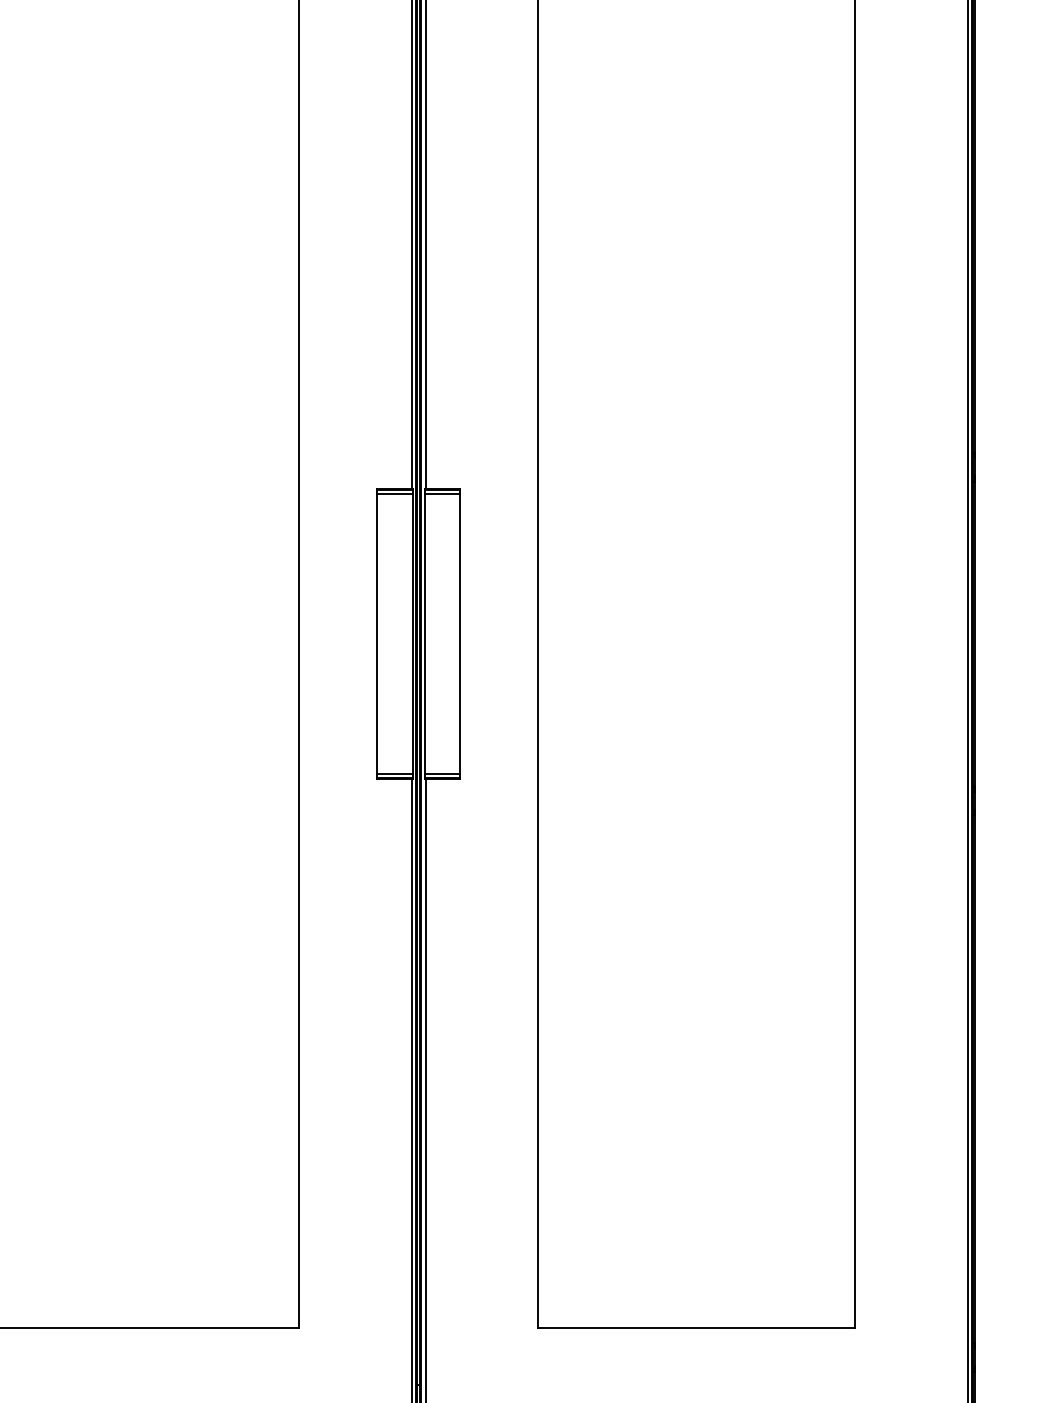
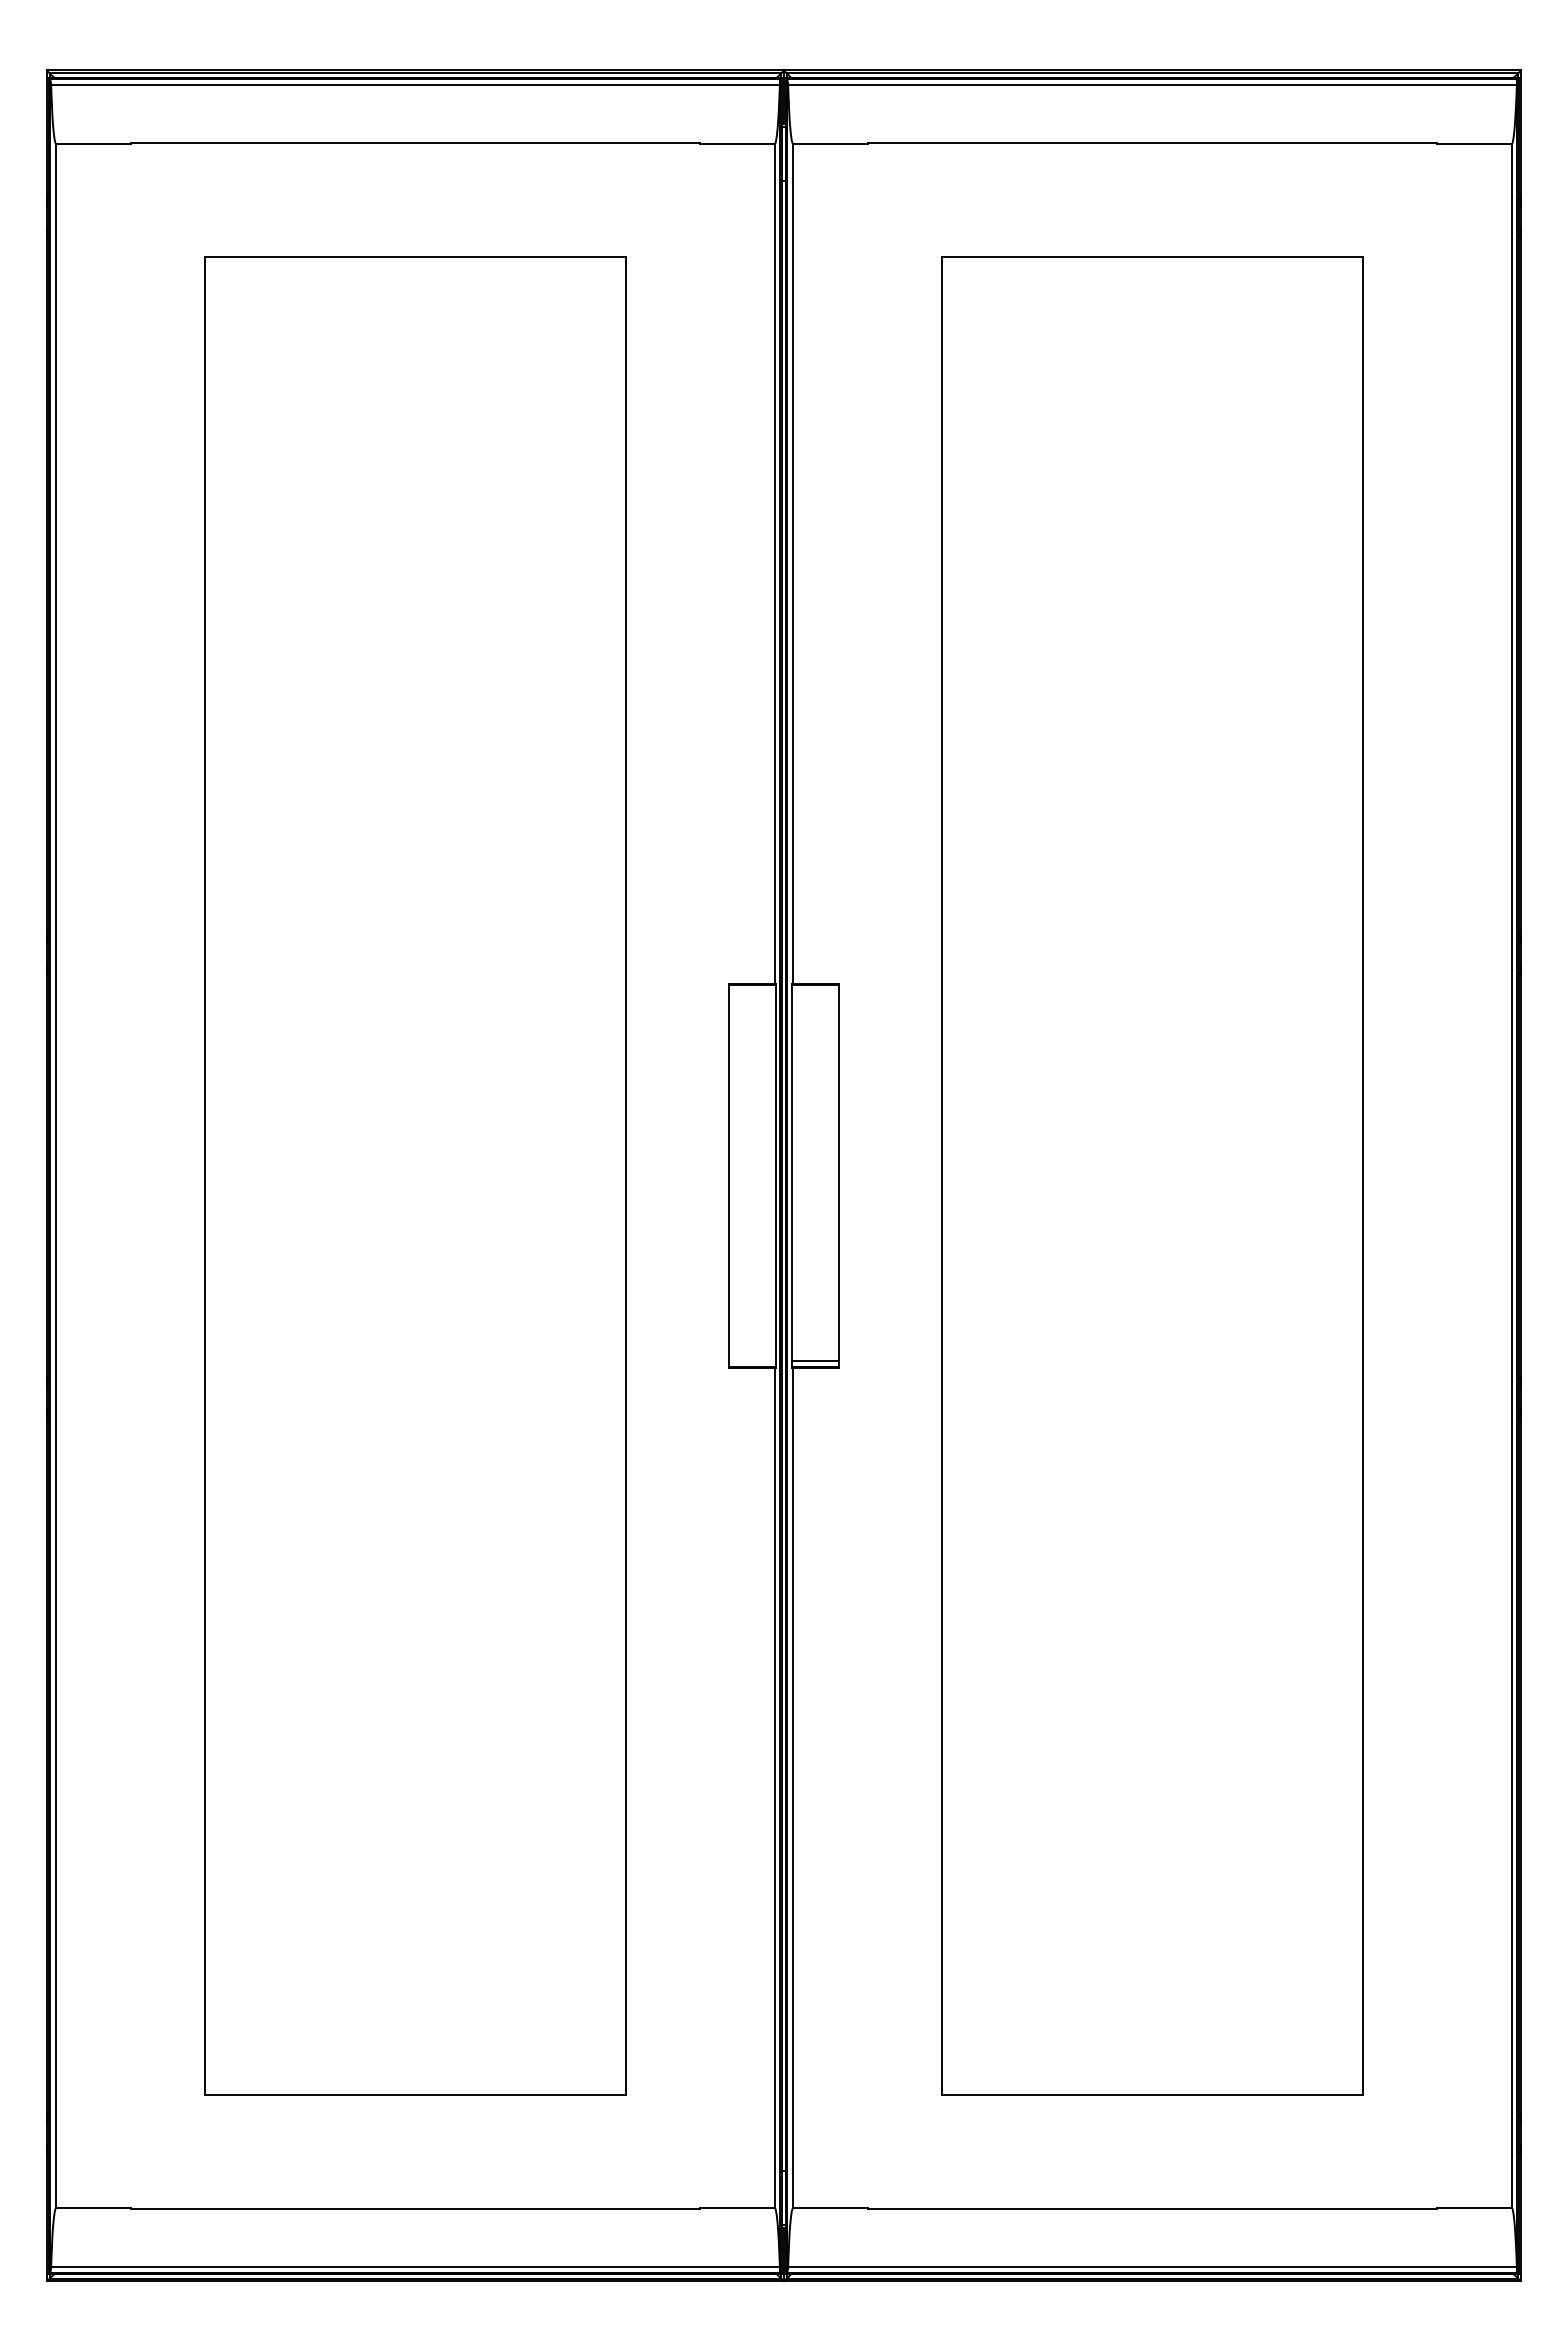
line: (394, 493) -> (751, 990), removed
line: (442, 493) -> (815, 990), removed
line: (394, 774) -> (751, 1361), removed

